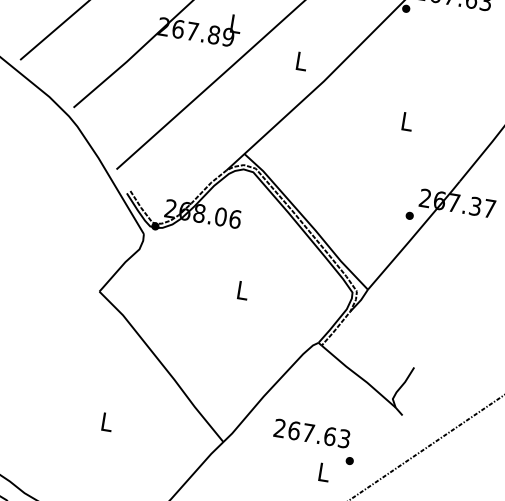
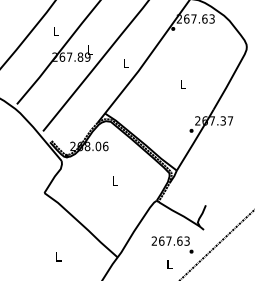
text: (314, 440) -> (172, 244), moved

